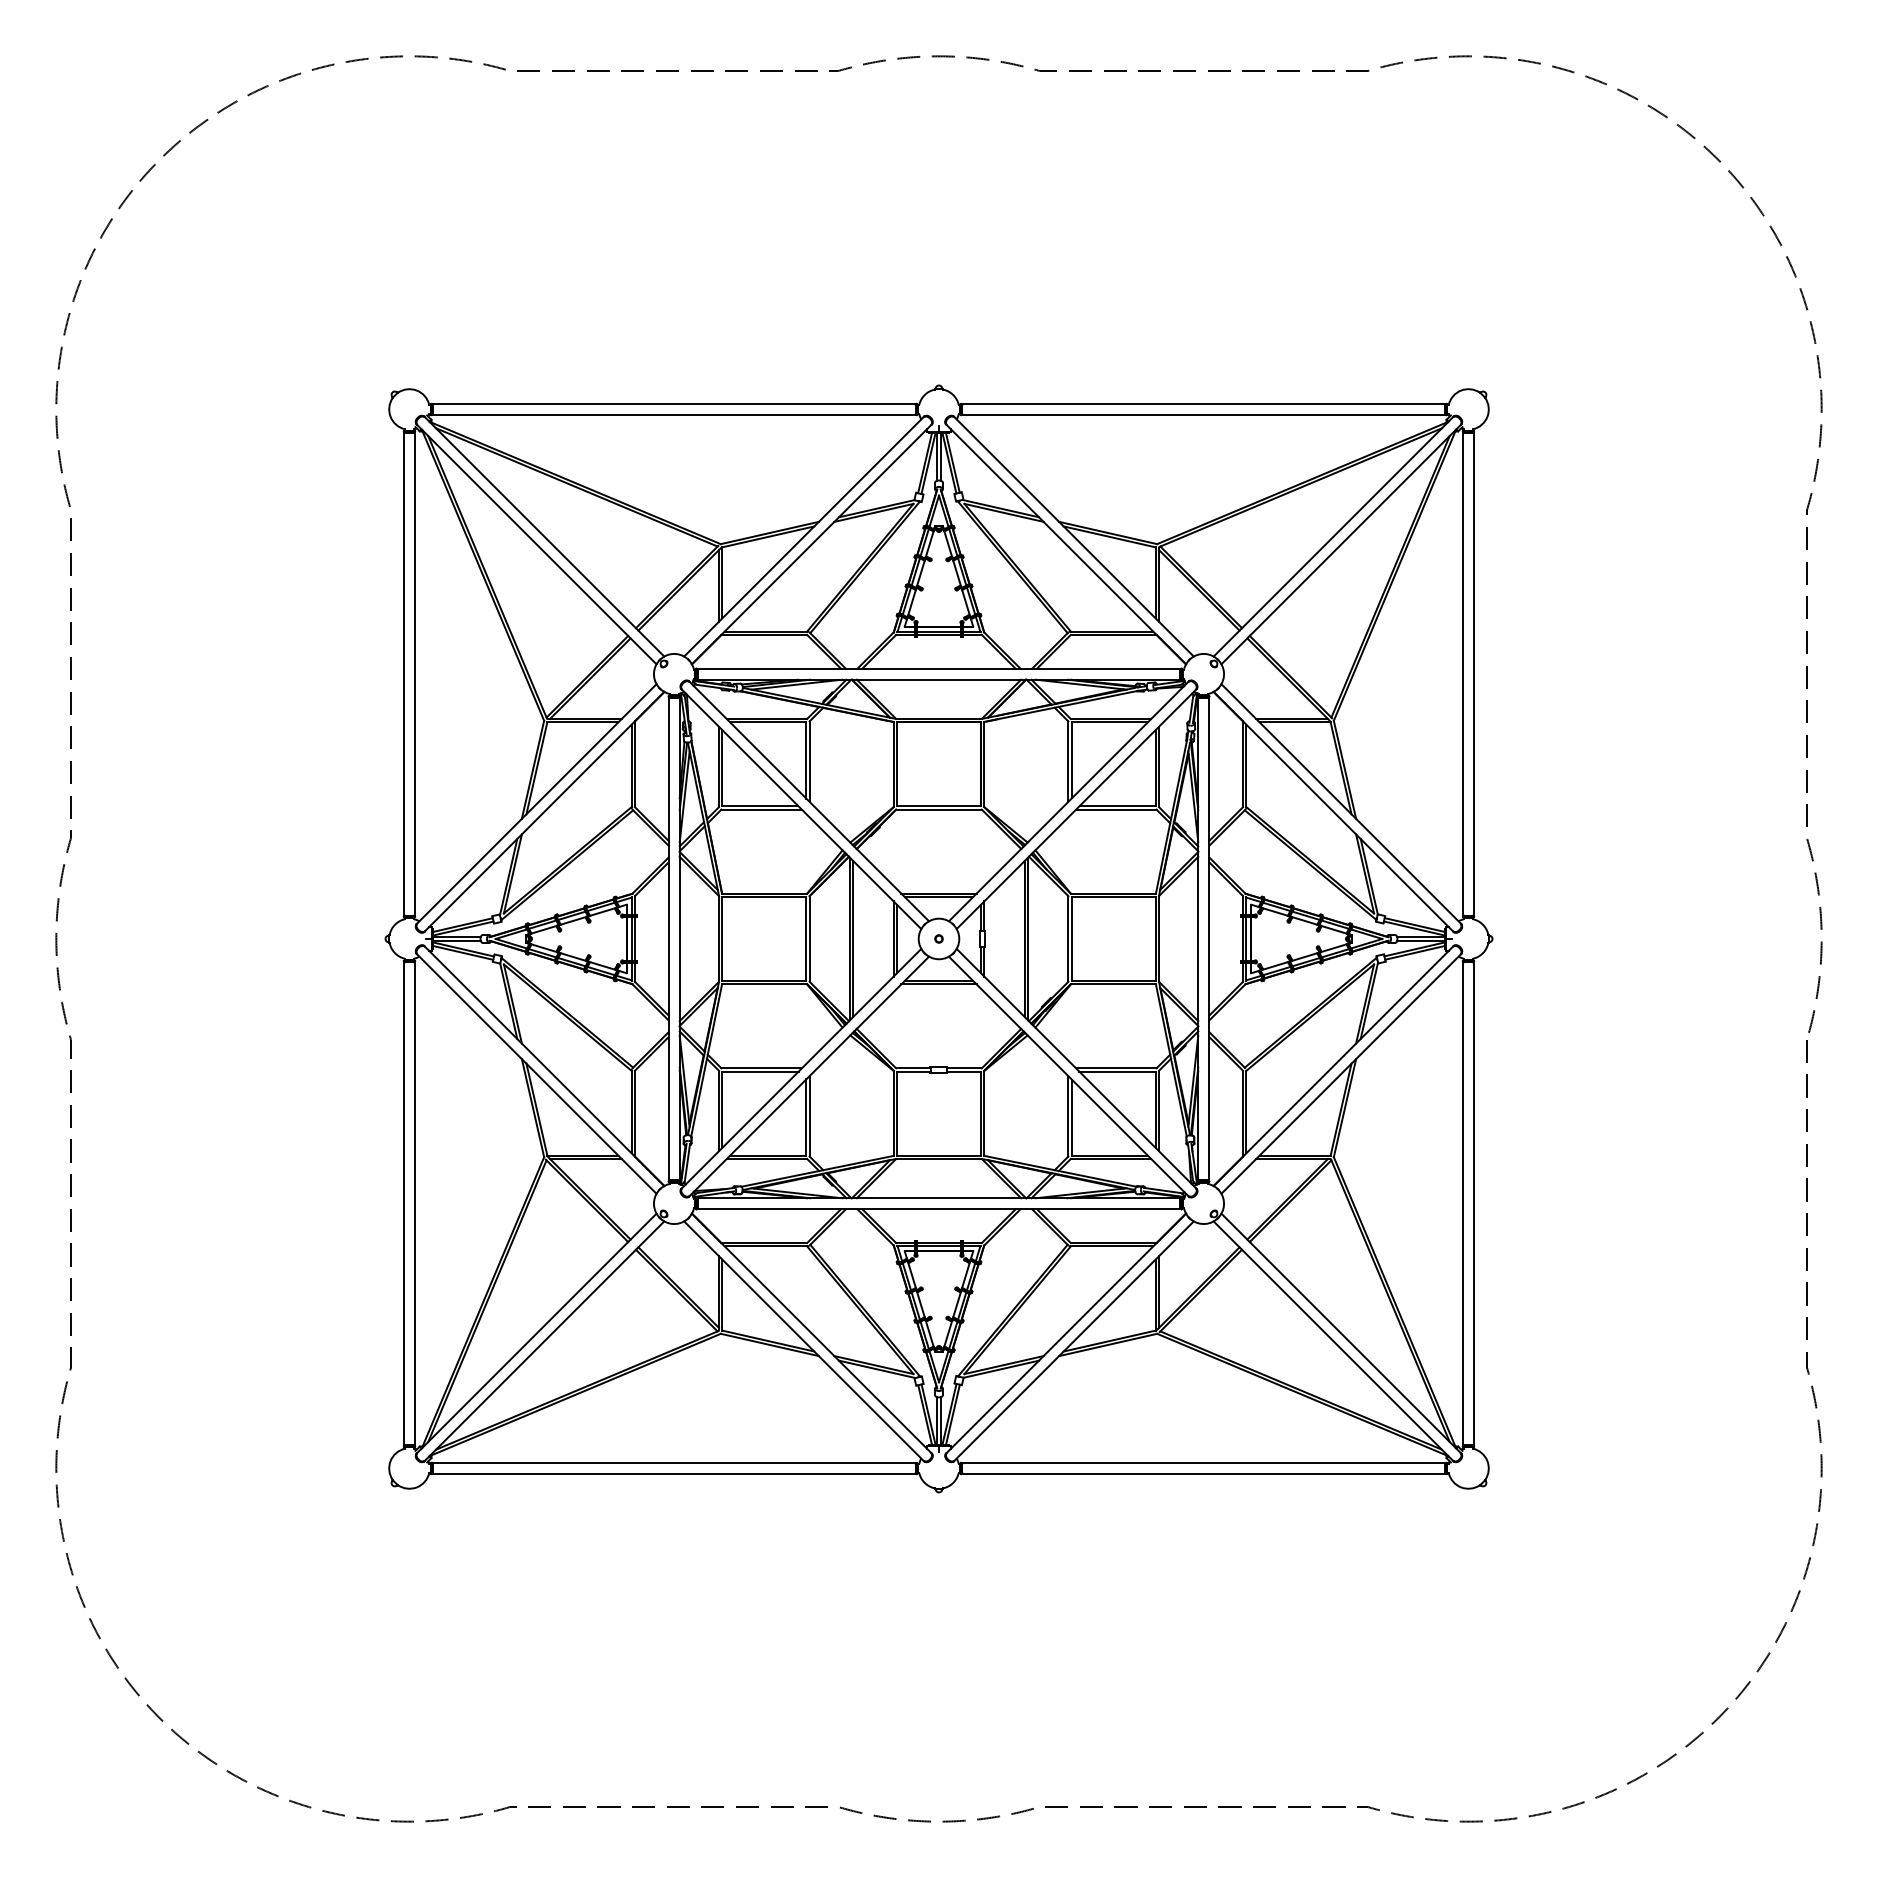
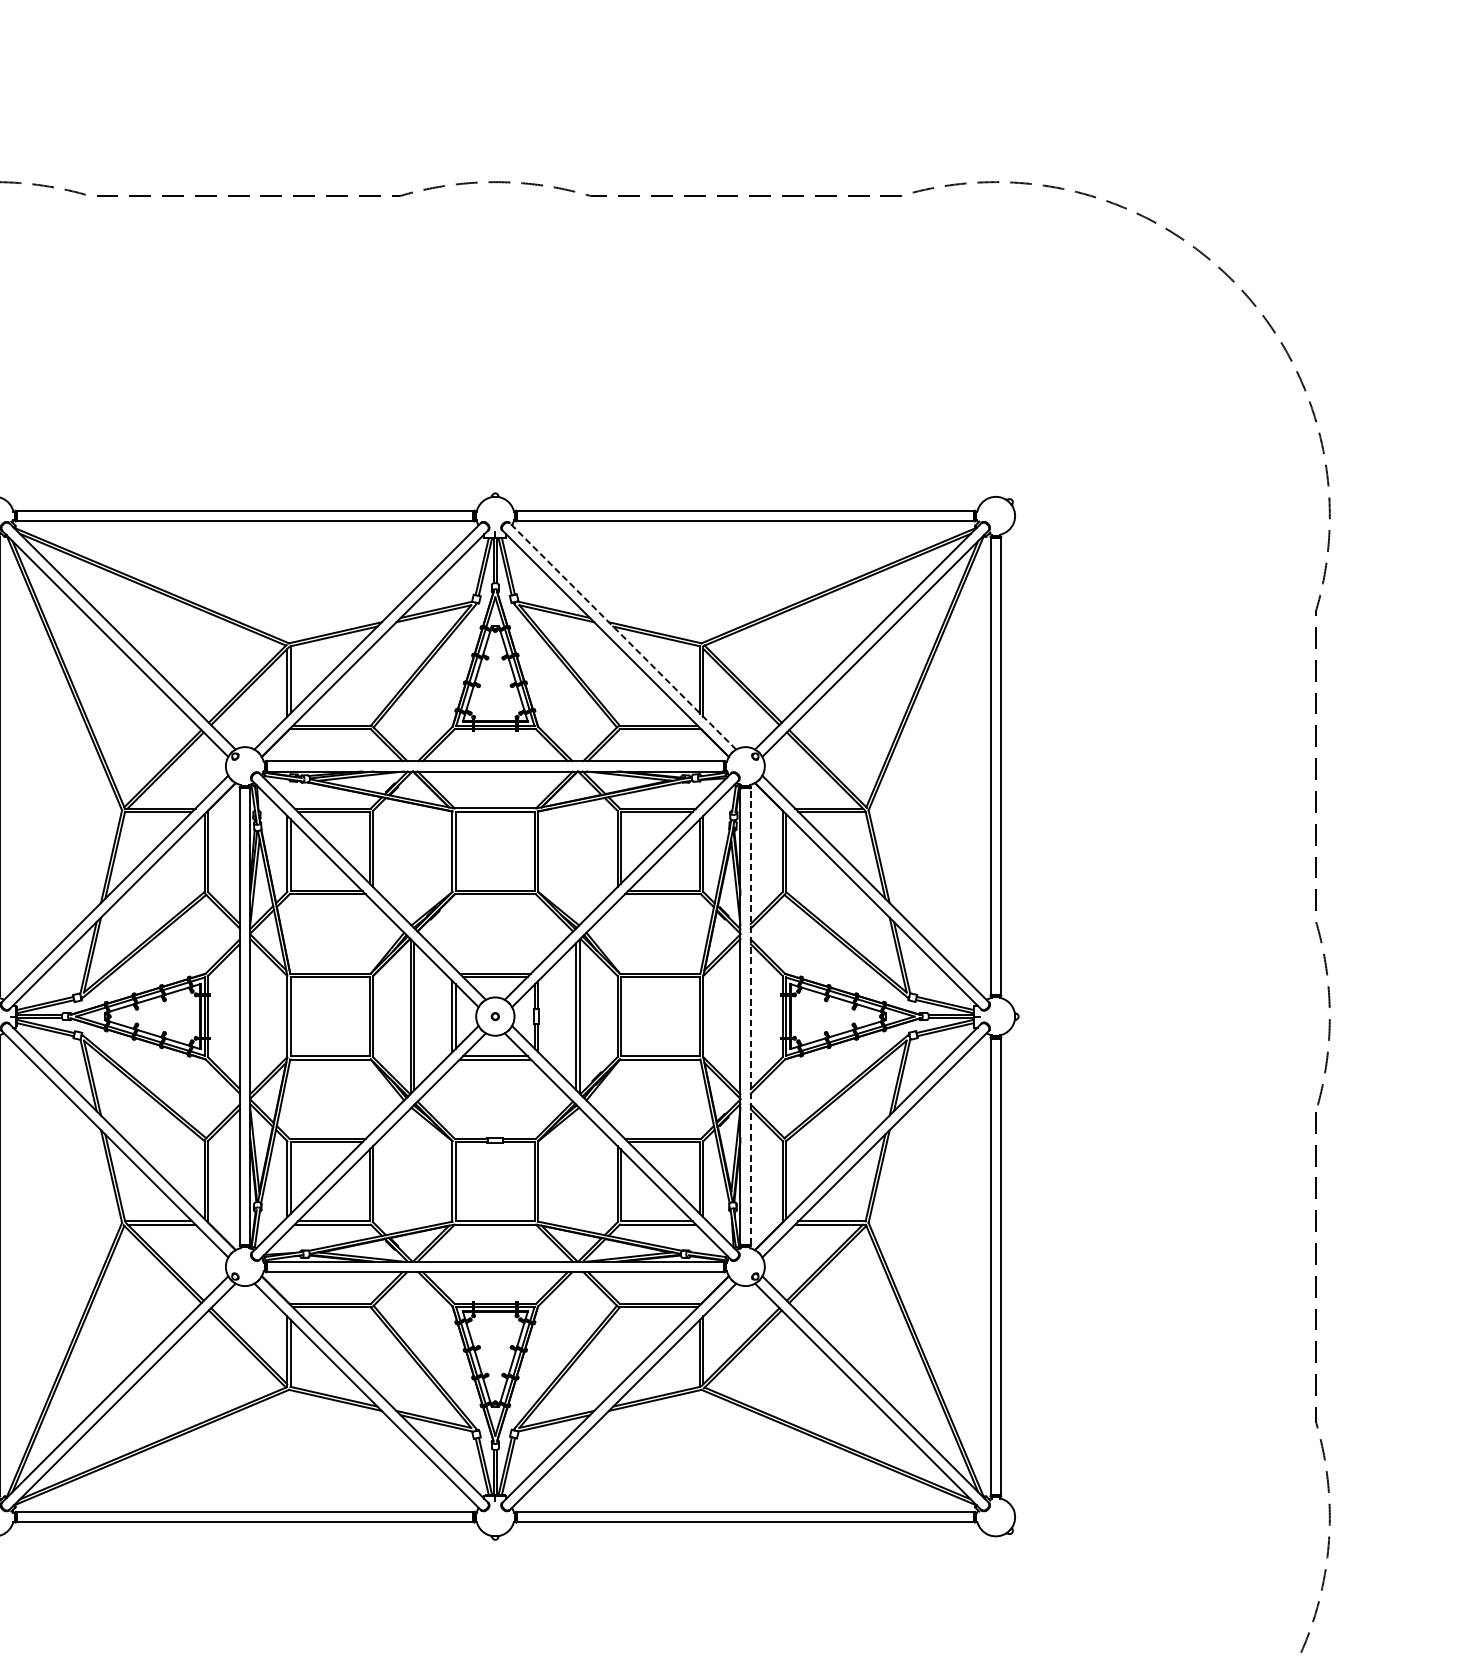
line: (1073, 536) -> (622, 636), solid -> dashed
line: (1209, 938) -> (751, 1016), solid -> dashed

